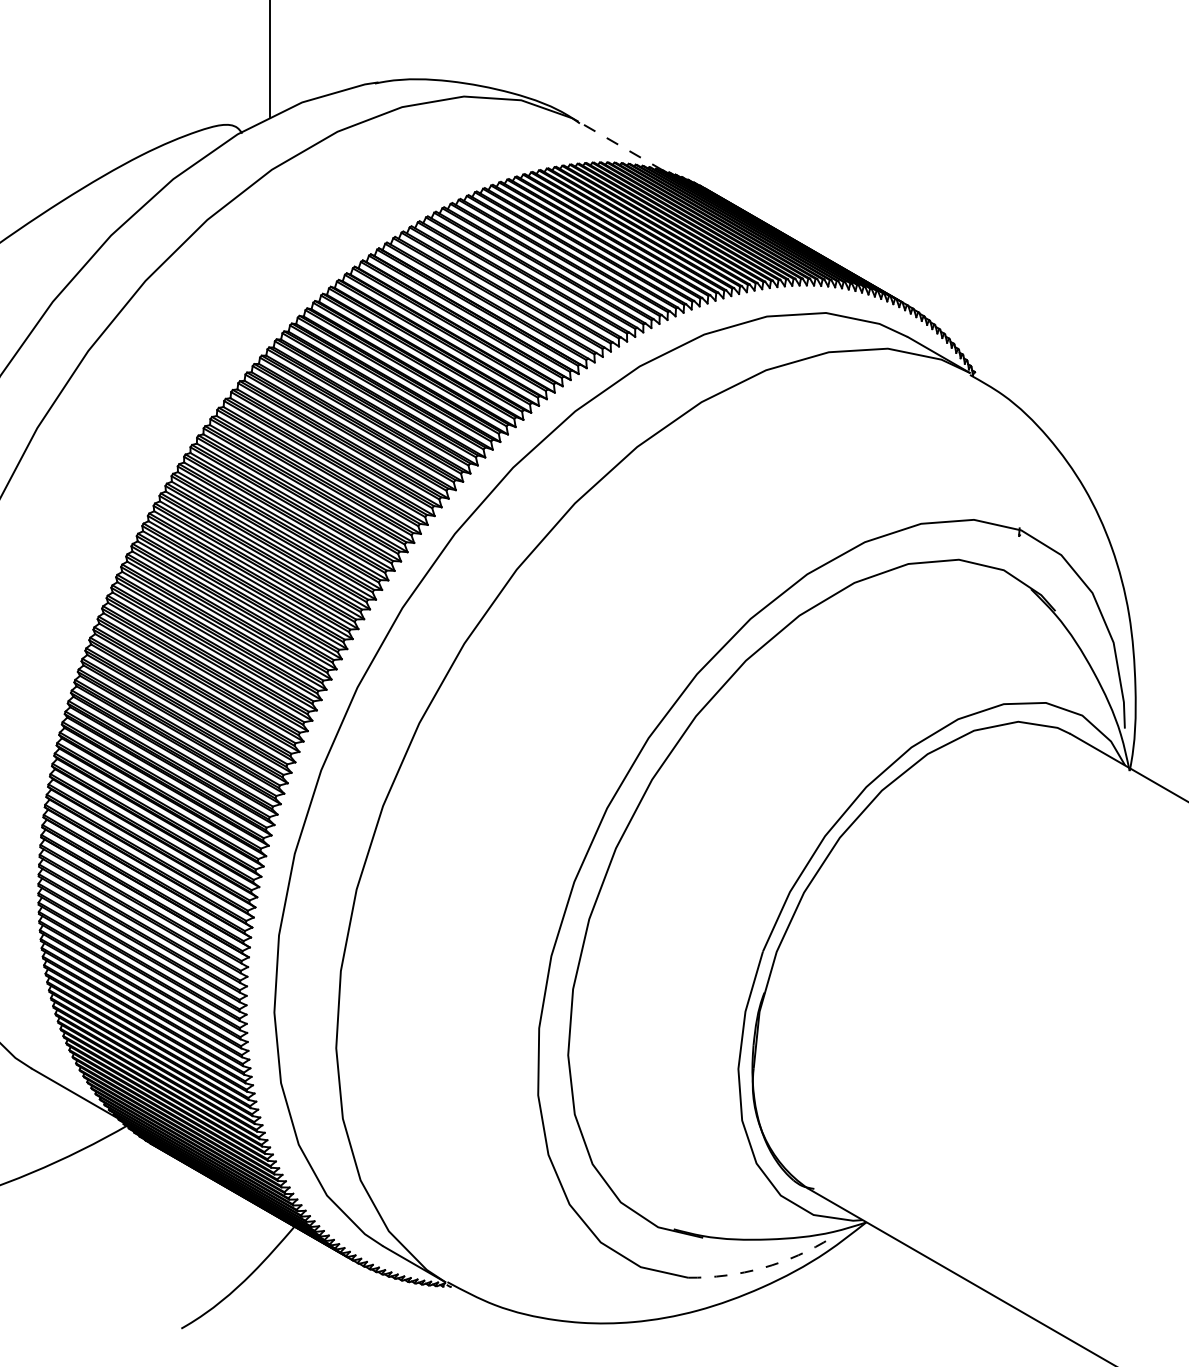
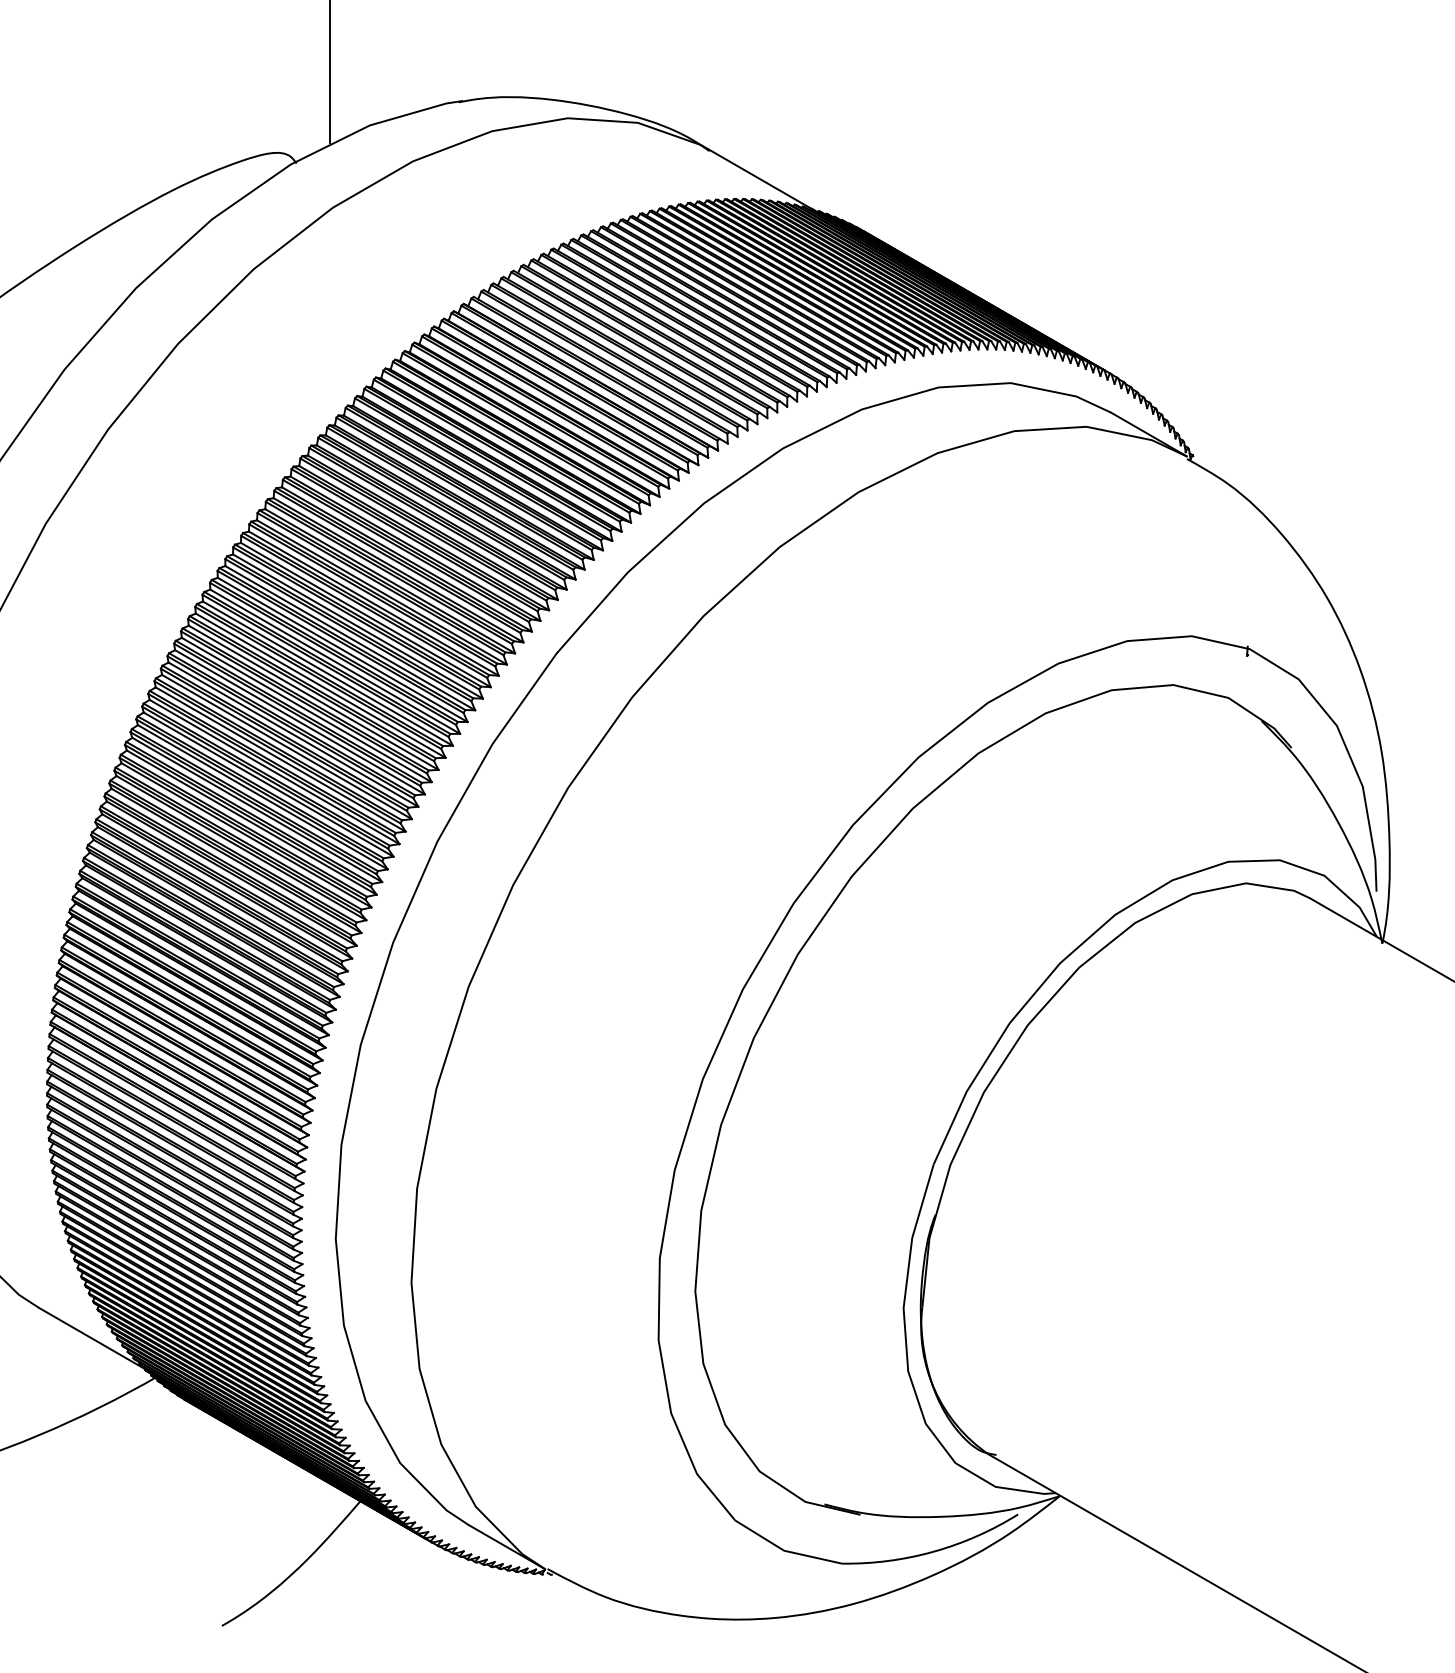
line: (620, 145) -> (759, 178), dashed -> solid
arc: (762, 1267) -> (933, 1551), dashed -> solid

